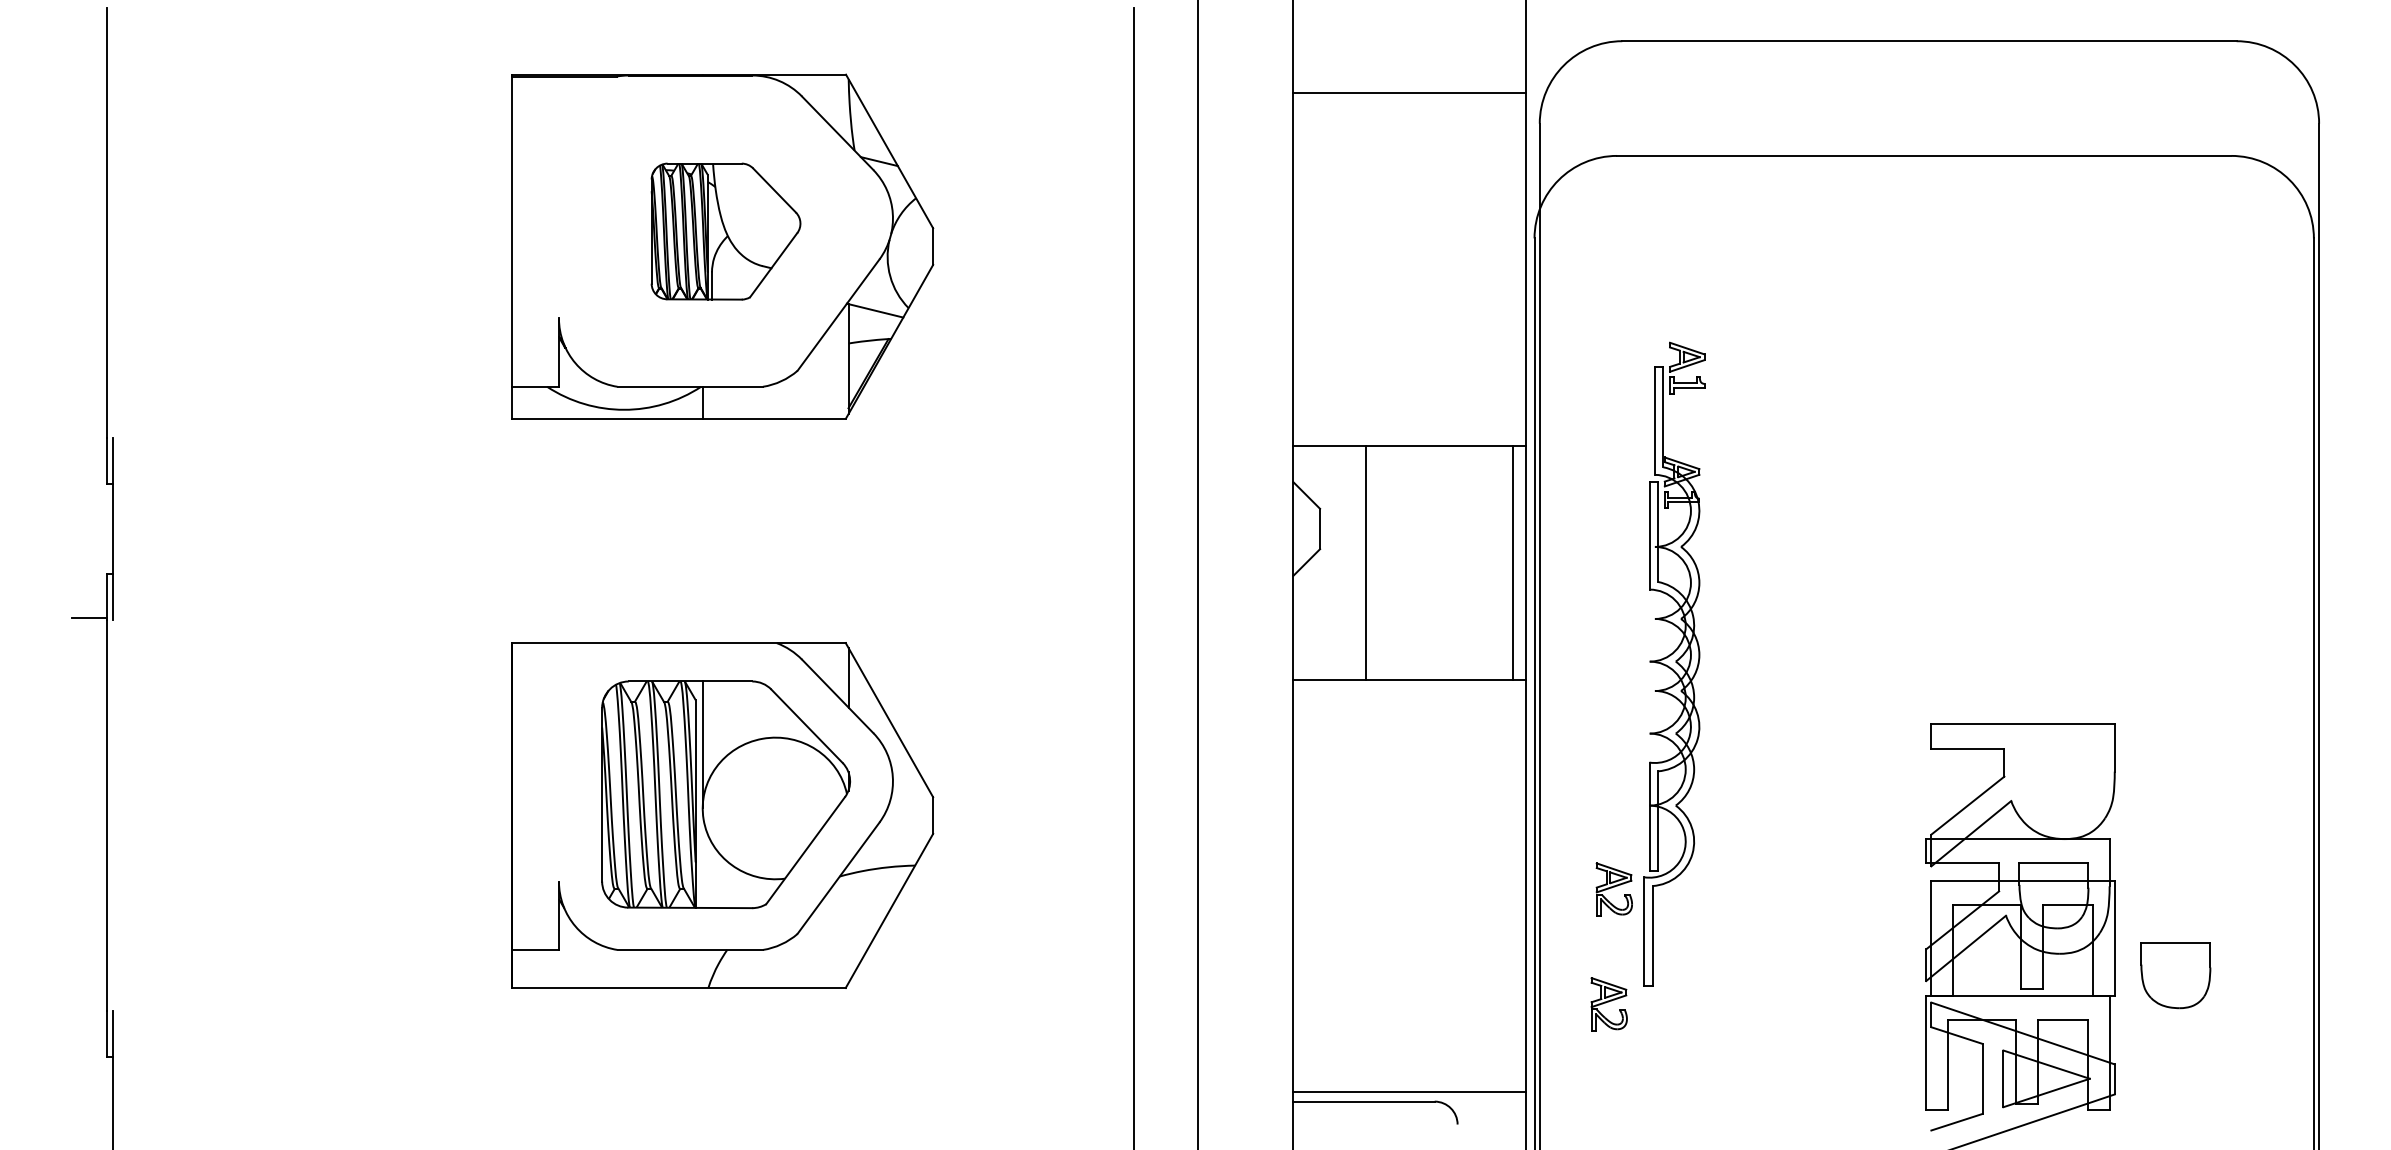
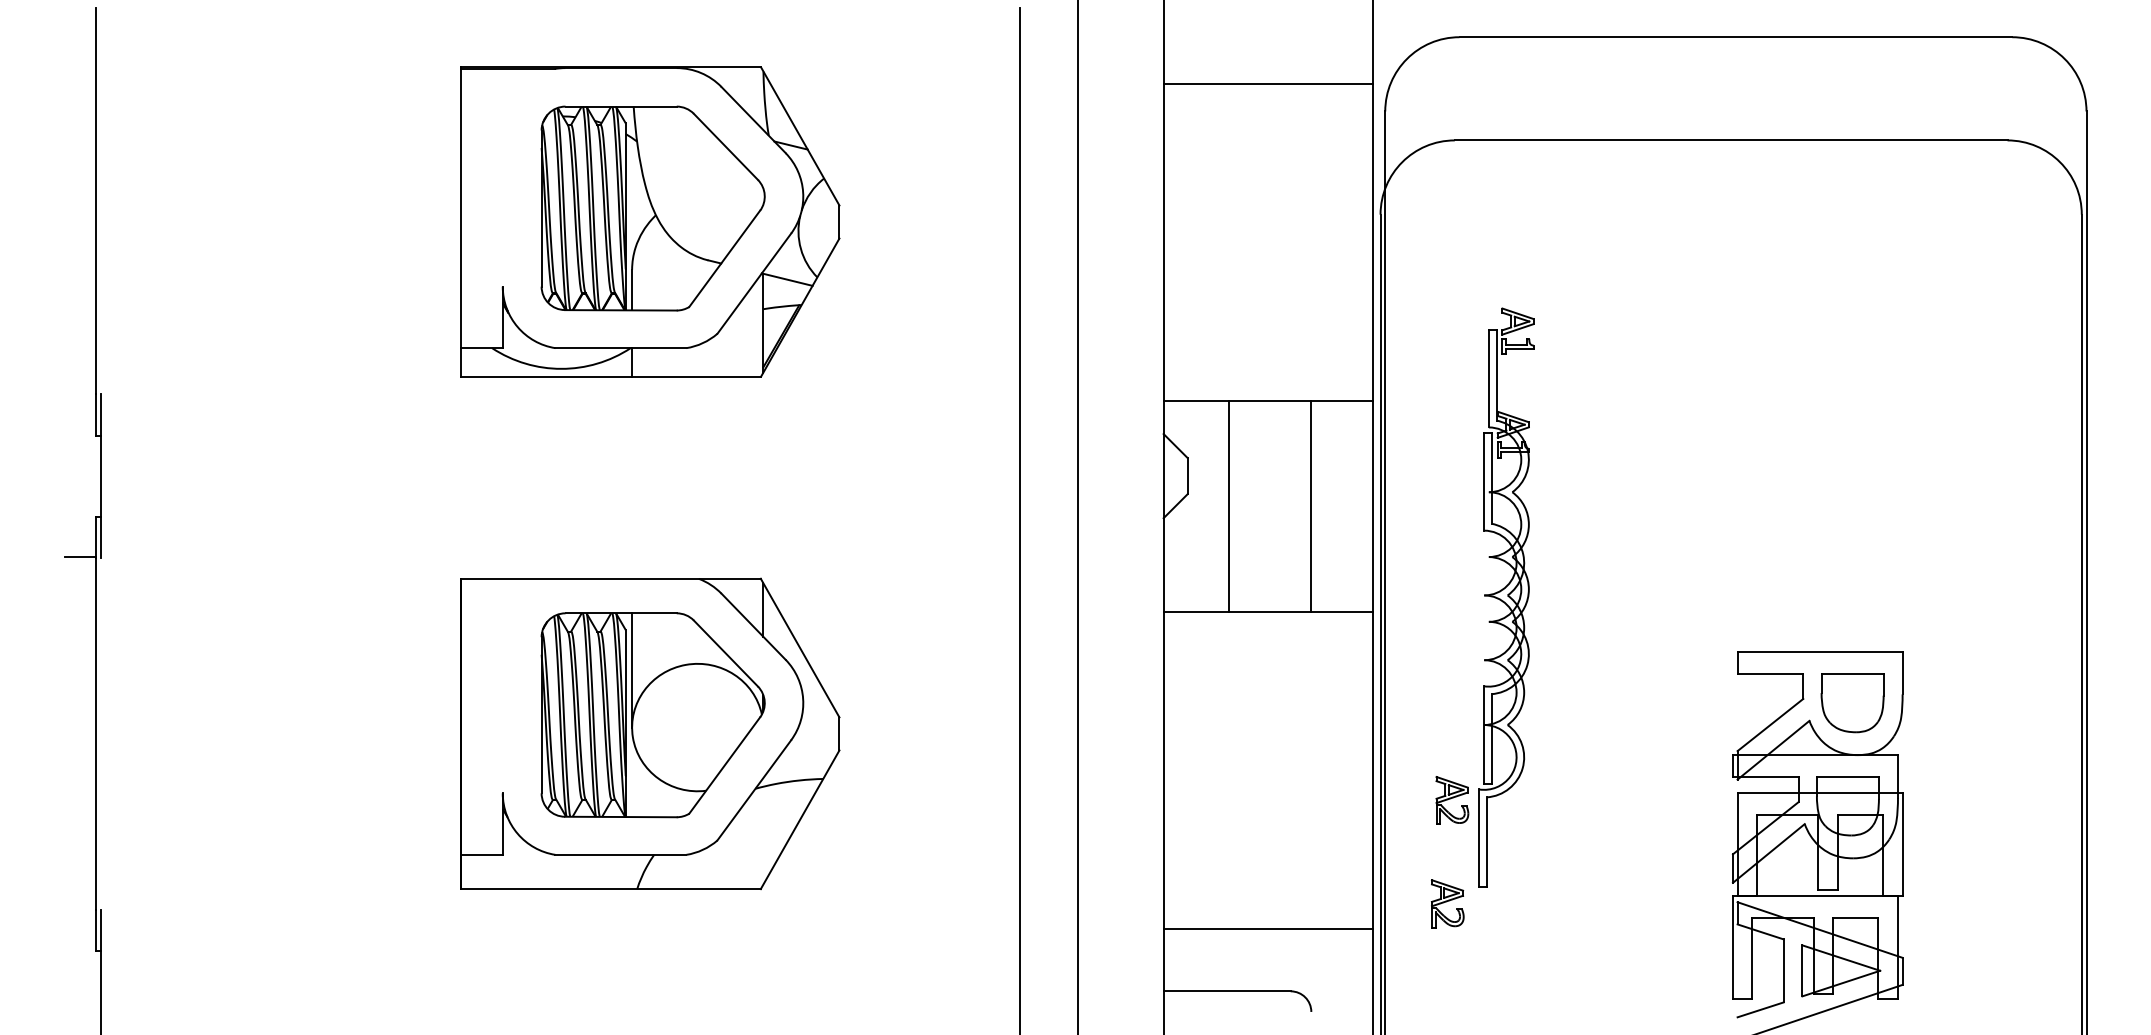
part: (725, 231) -> (652, 208), size x1.67
line: (1513, 562) -> (1311, 506), moved
part: (2175, 976) -> (1852, 703), moved
line: (1410, 1091) -> (1268, 929), moved

